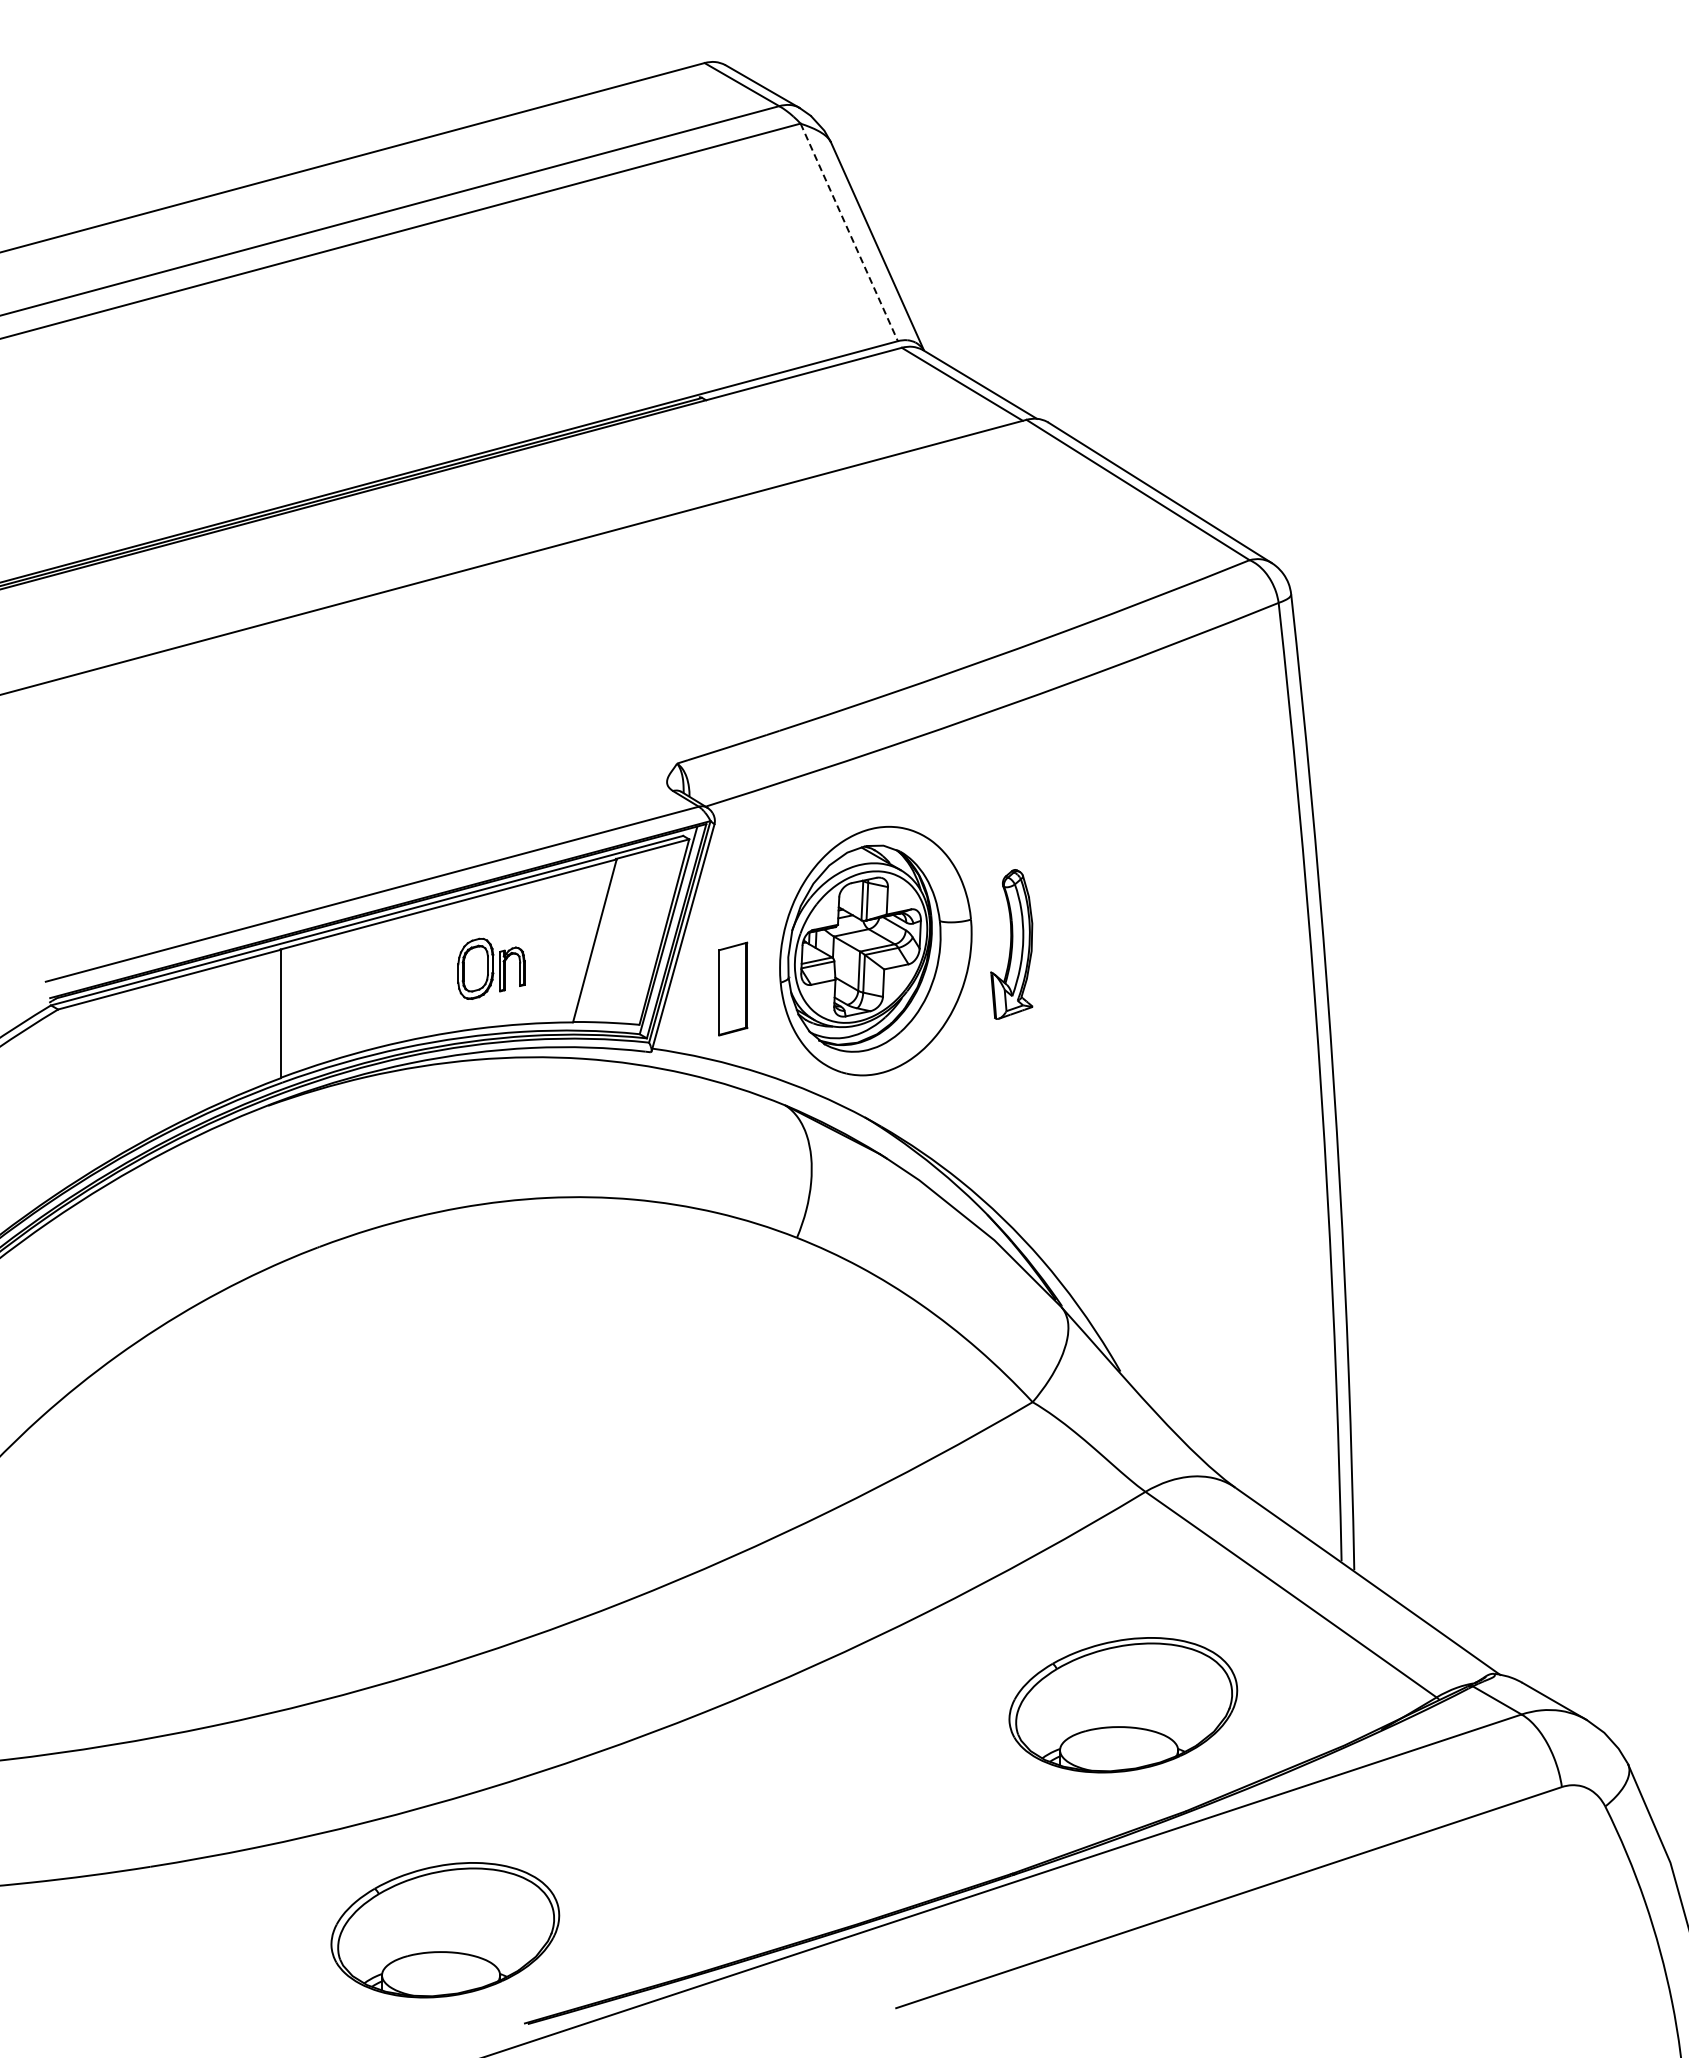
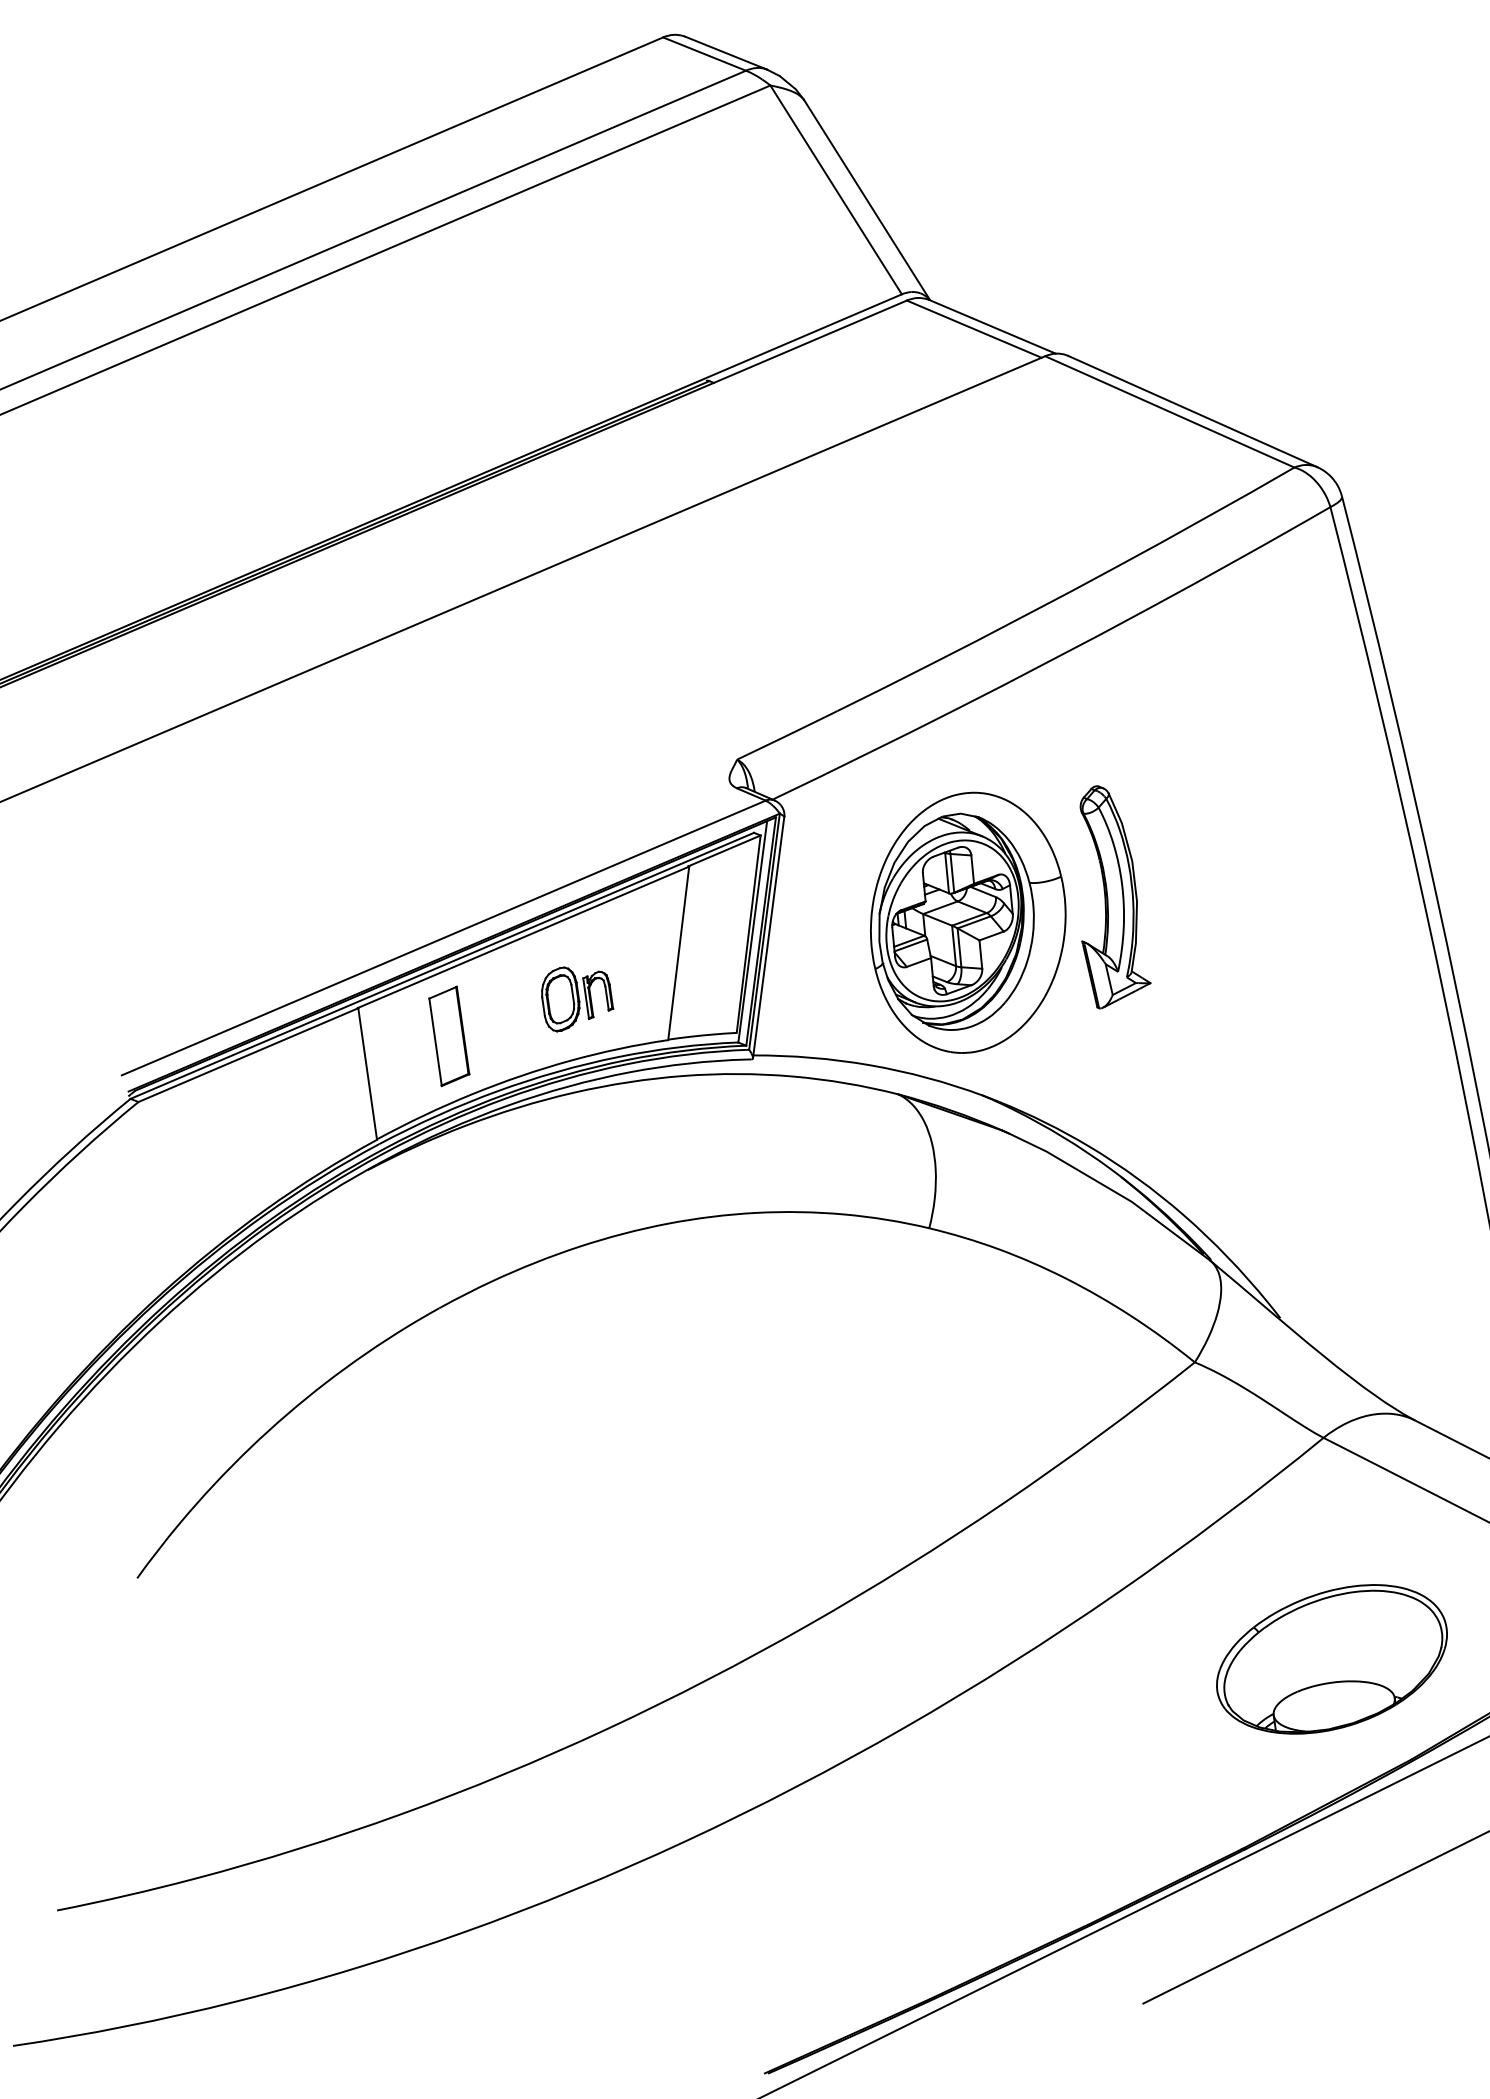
line: (849, 232) -> (836, 189), dashed -> solid
part: (1011, 944) -> (1106, 896), size x1.43
part: (733, 988) -> (449, 1035), moved
part: (445, 1930) -> (669, 1989), removed

